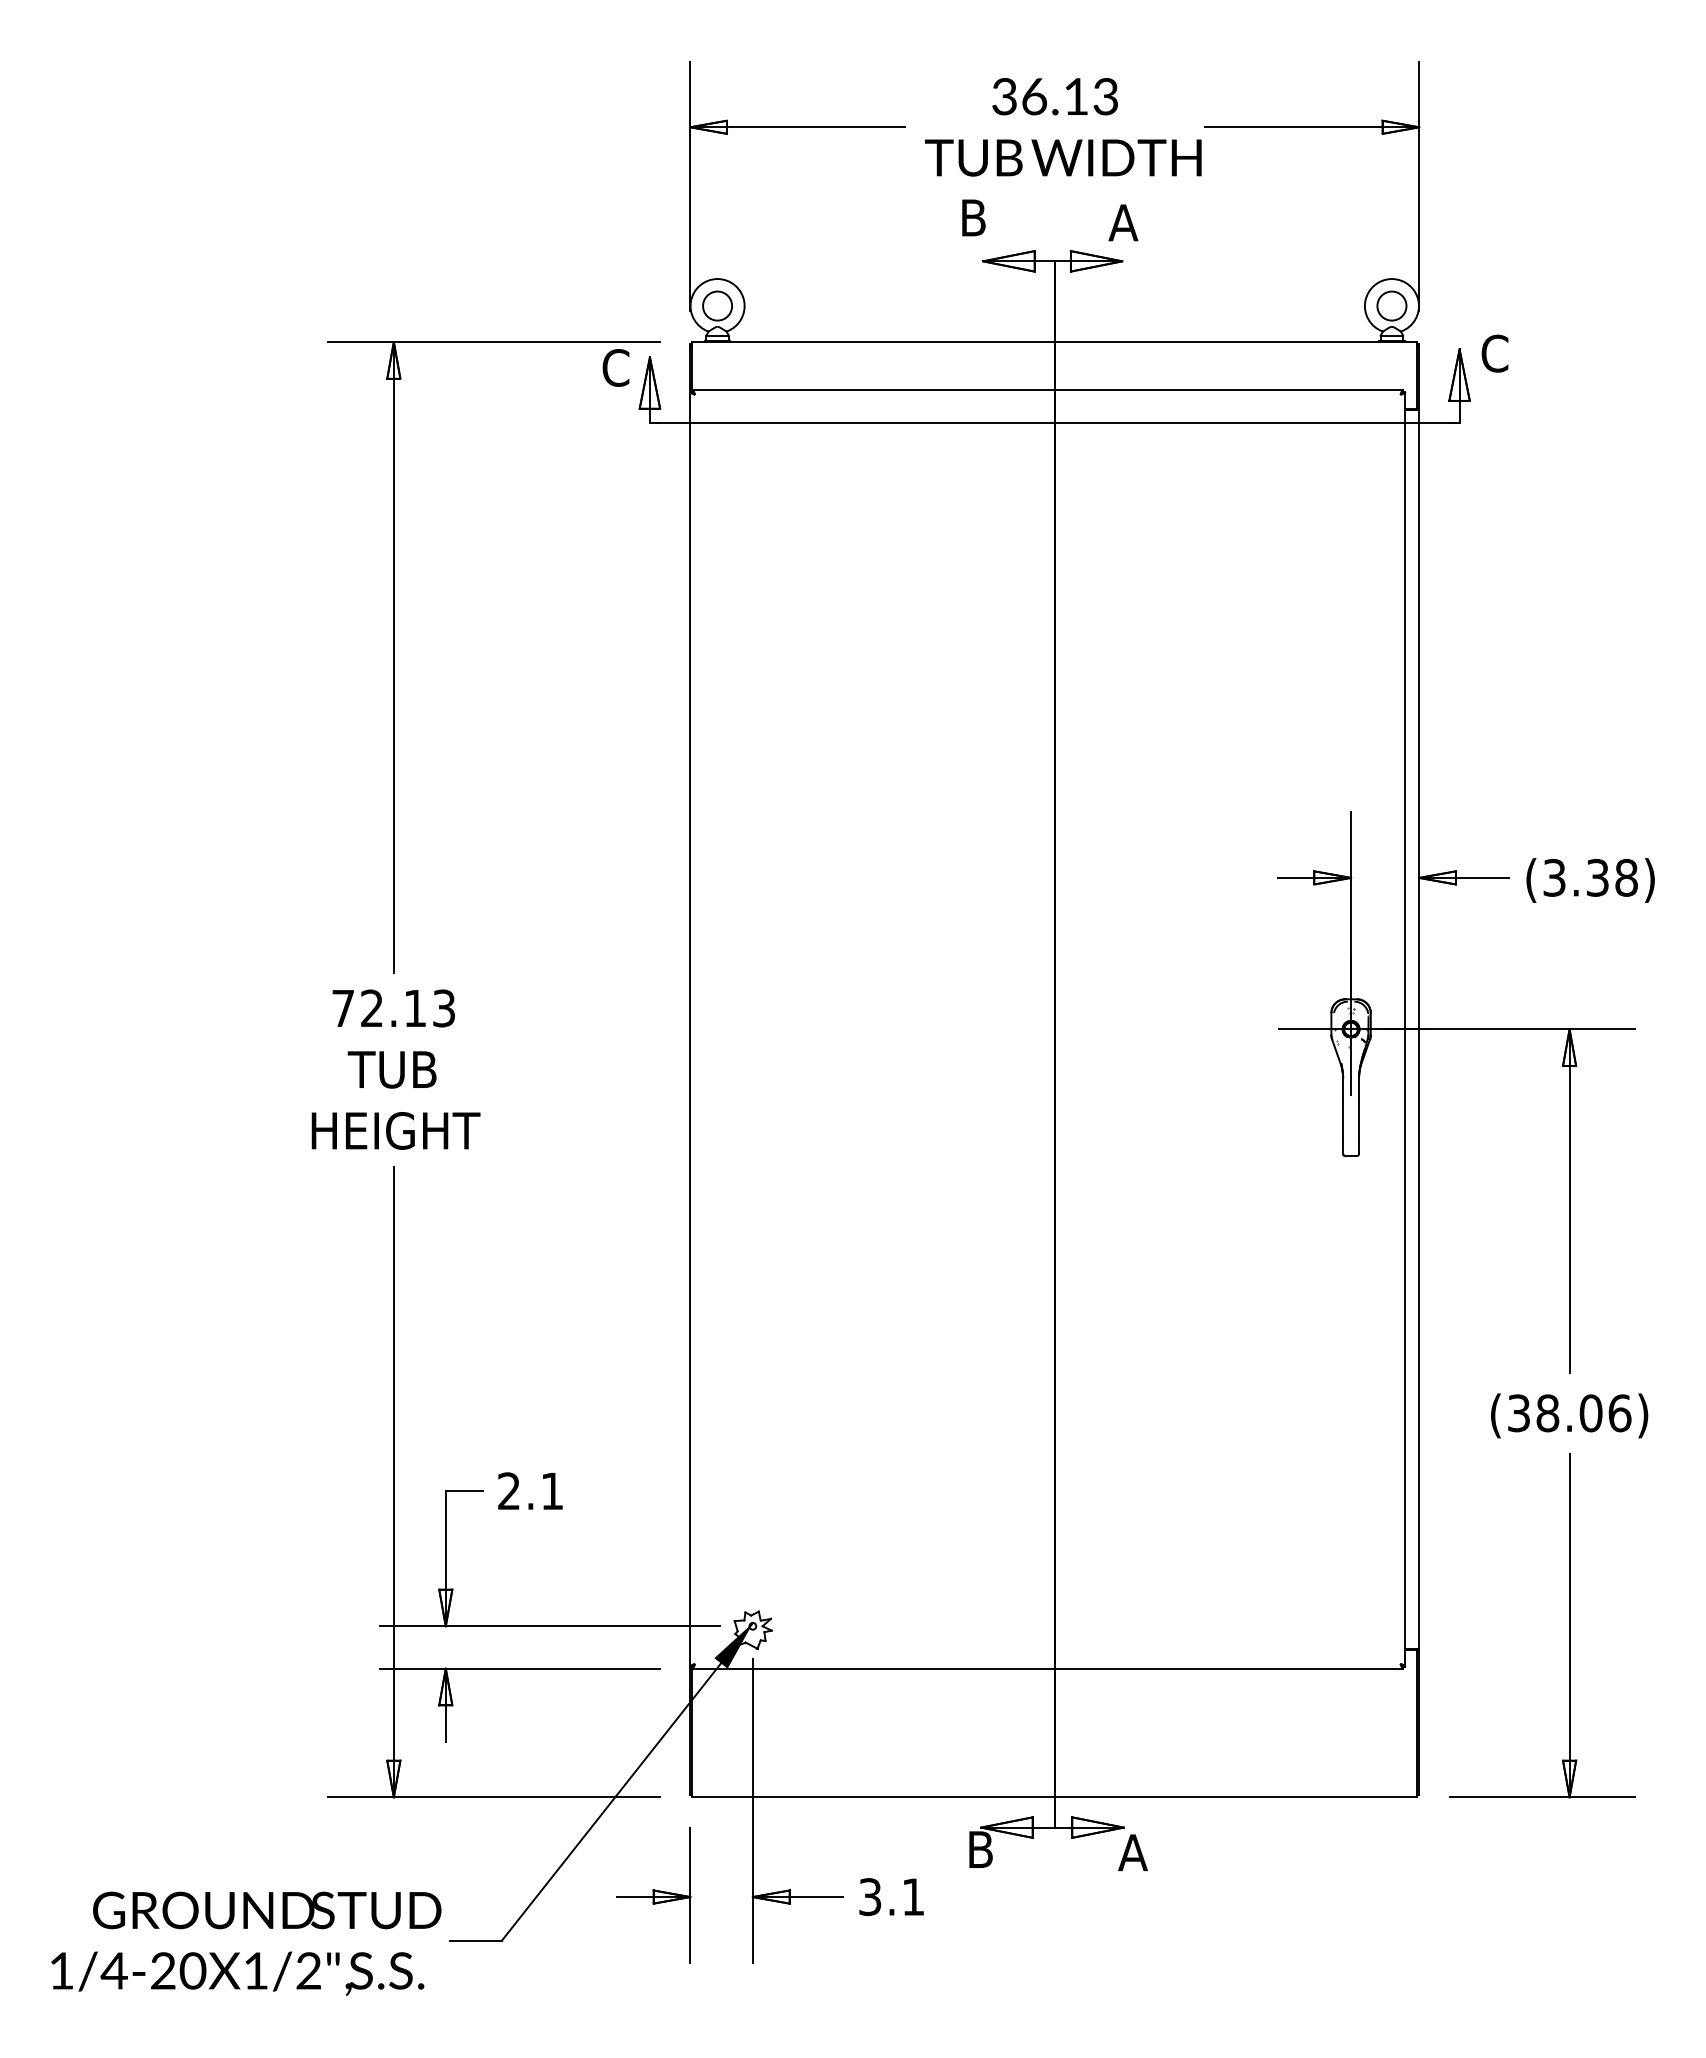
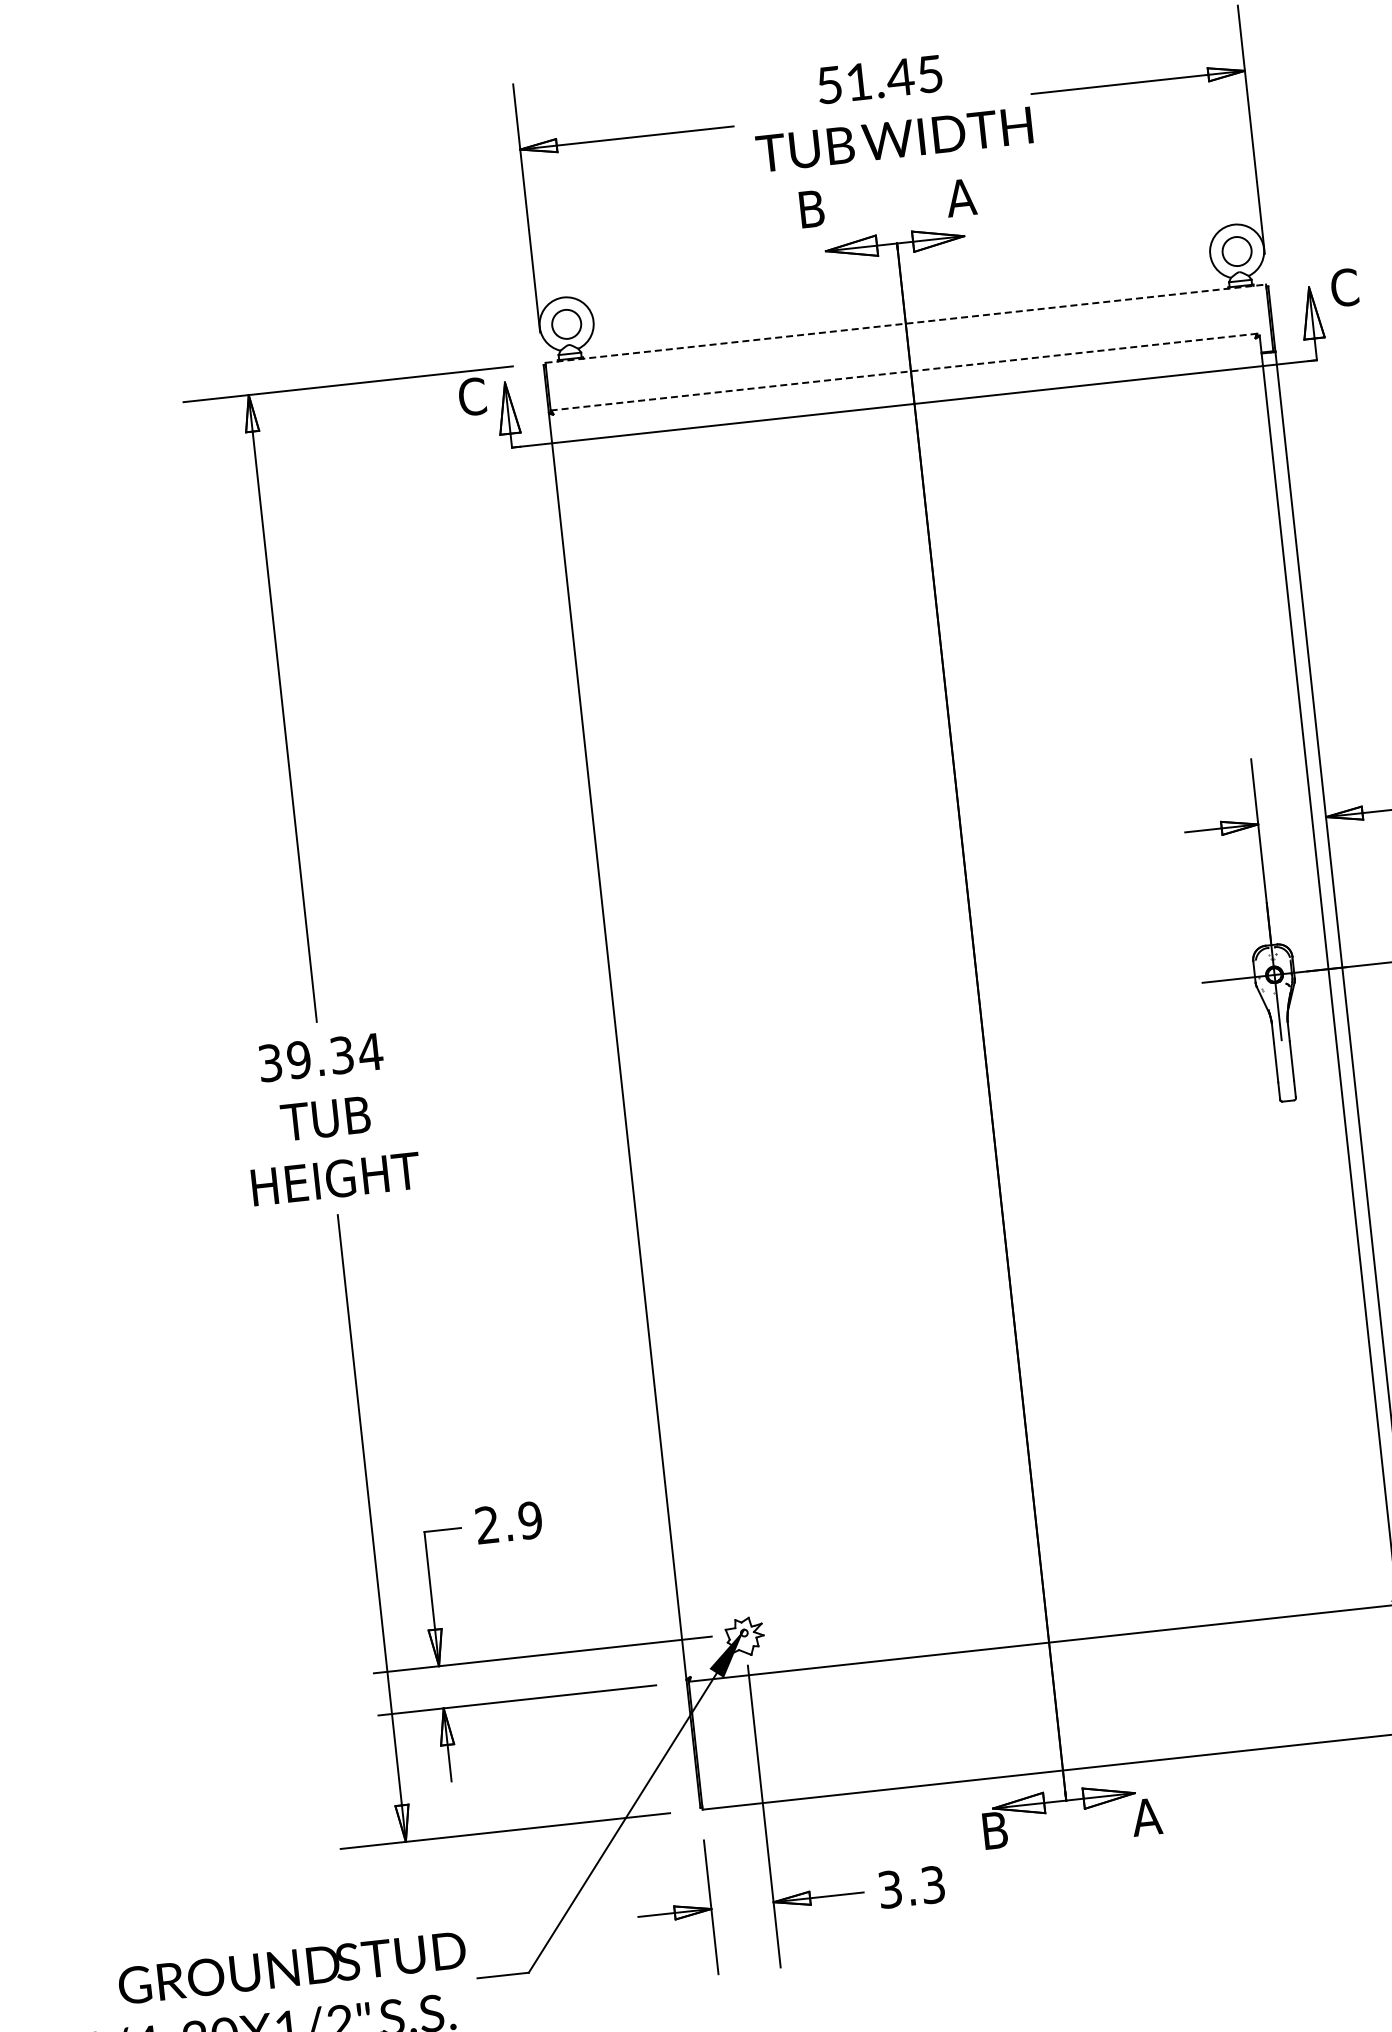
text: (1054, 96) -> (879, 79), 36.13 -> 51.45
line: (1055, 342) -> (906, 324), solid -> dashed
line: (1048, 389) -> (904, 371), solid -> dashed
text: (394, 1008) -> (321, 1057), 72.13 -> 39.34
text: (552, 1491) -> (530, 1520), 2.1 -> 2.9
text: (913, 1897) -> (933, 1885), 3.1 -> 3.3

